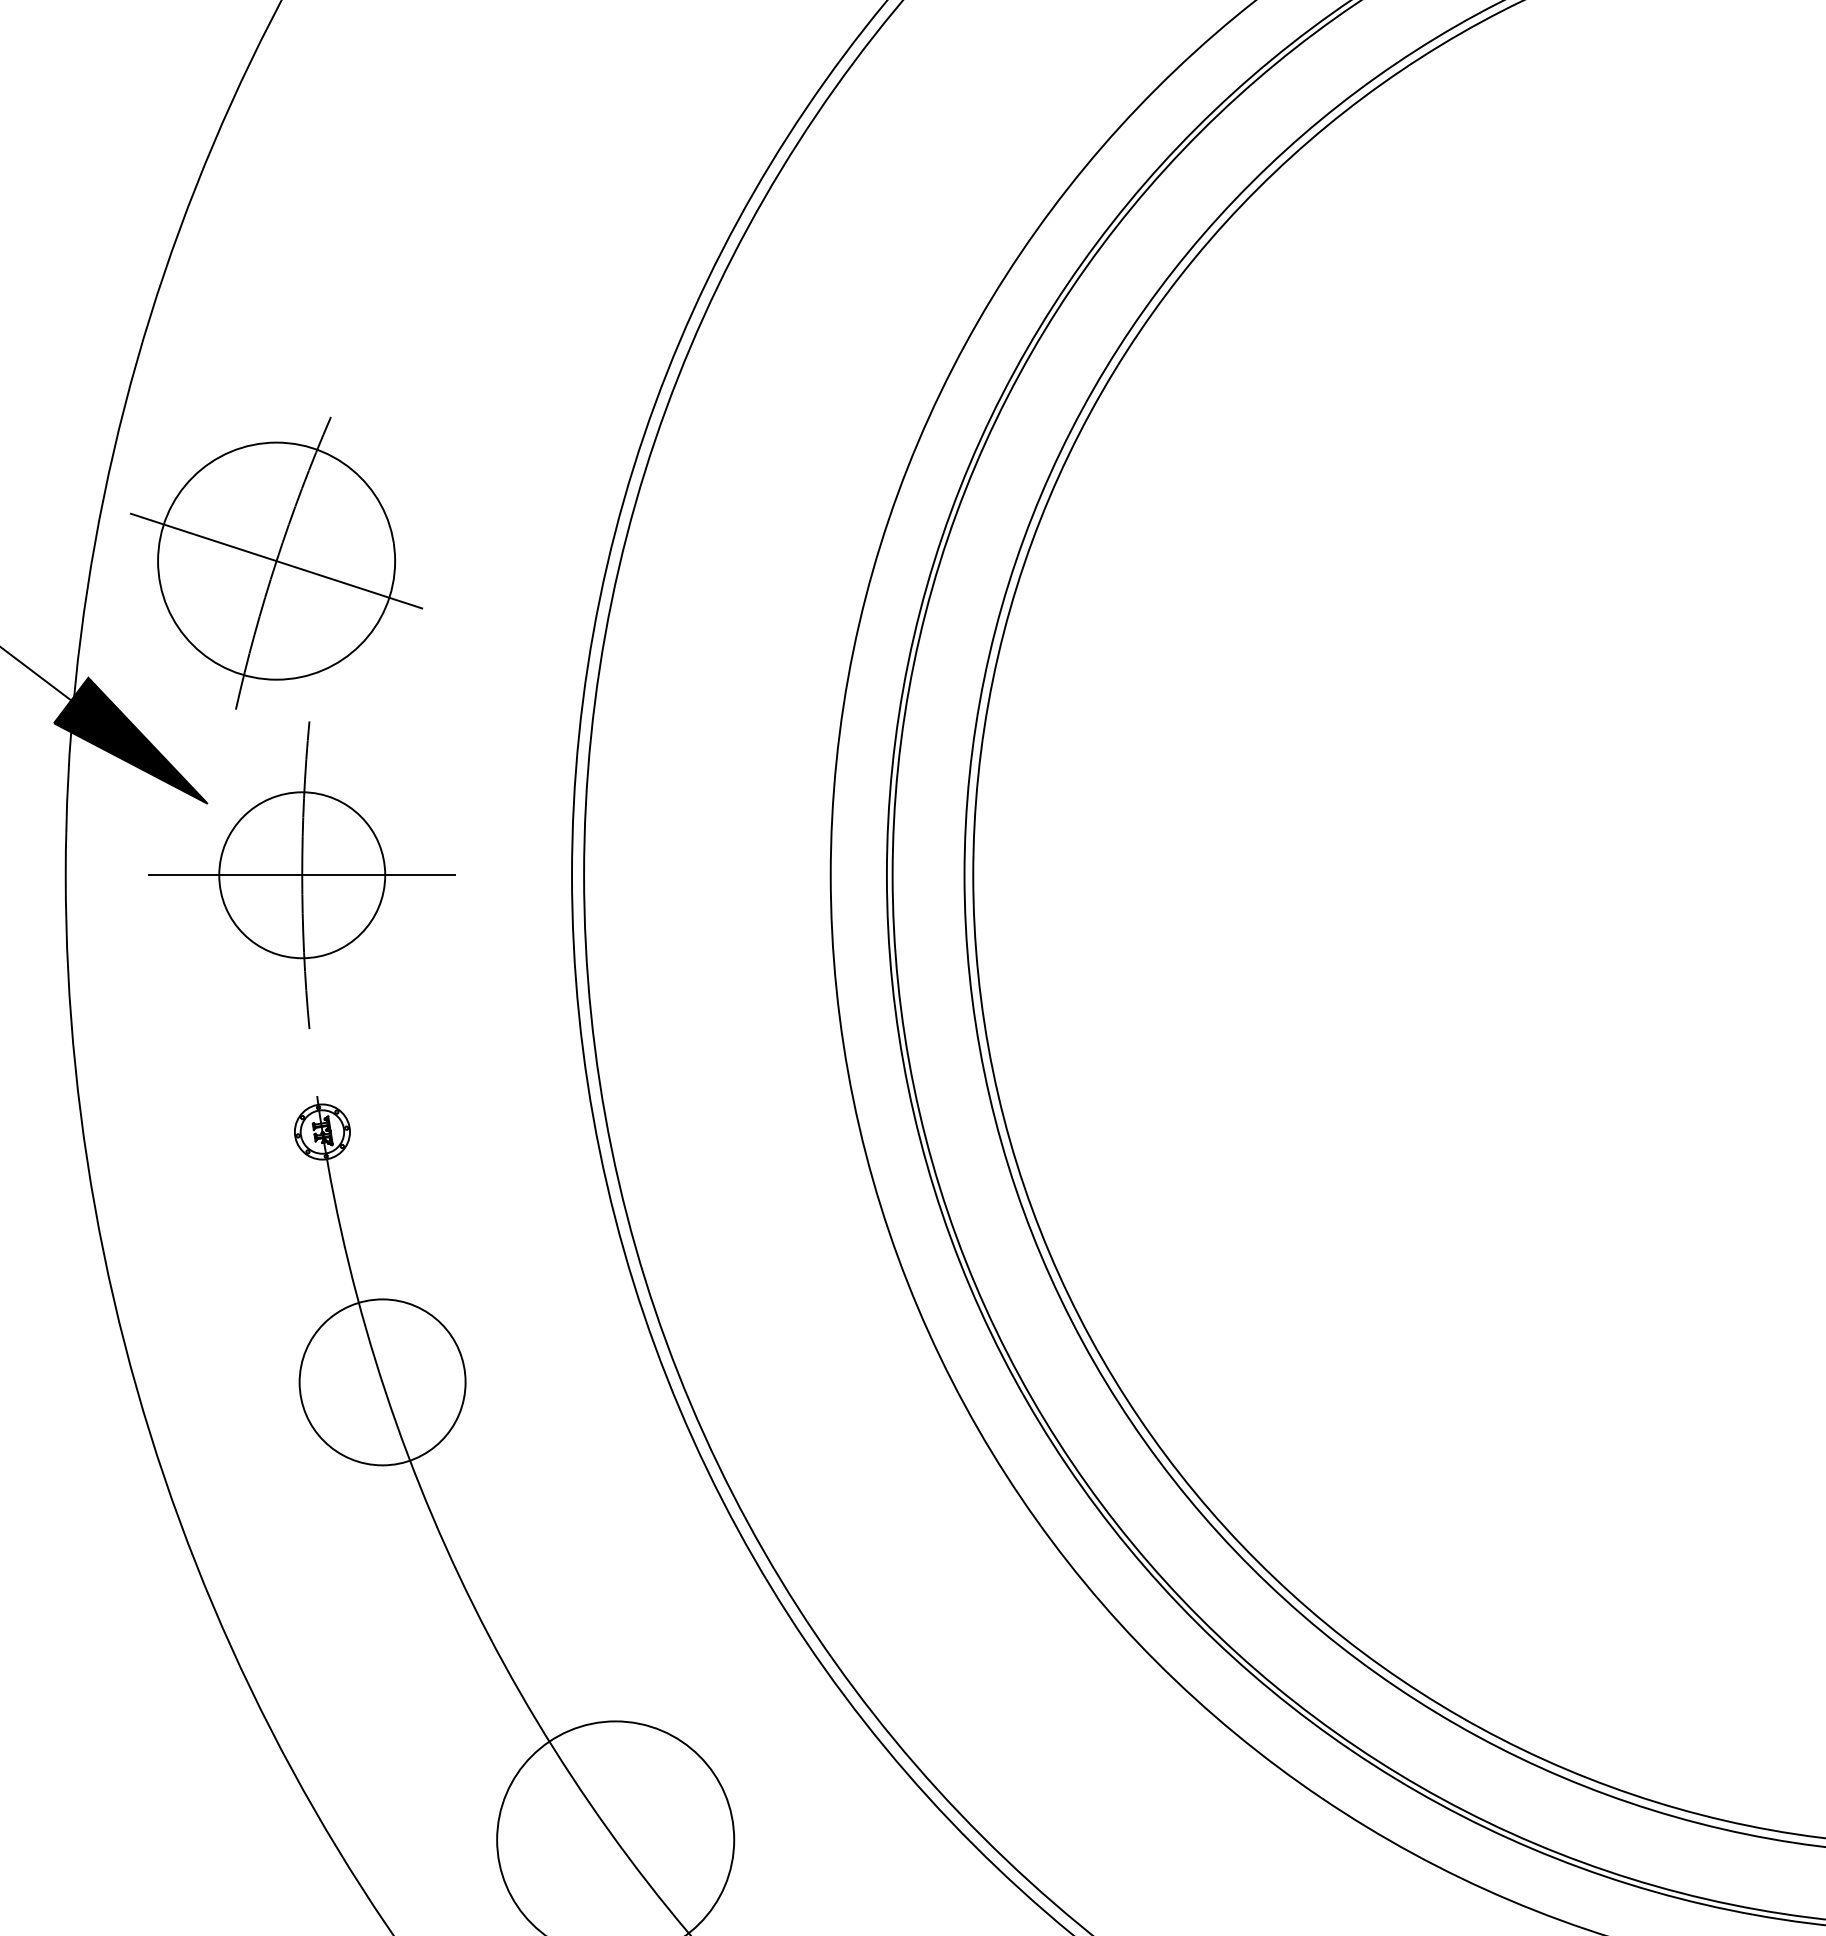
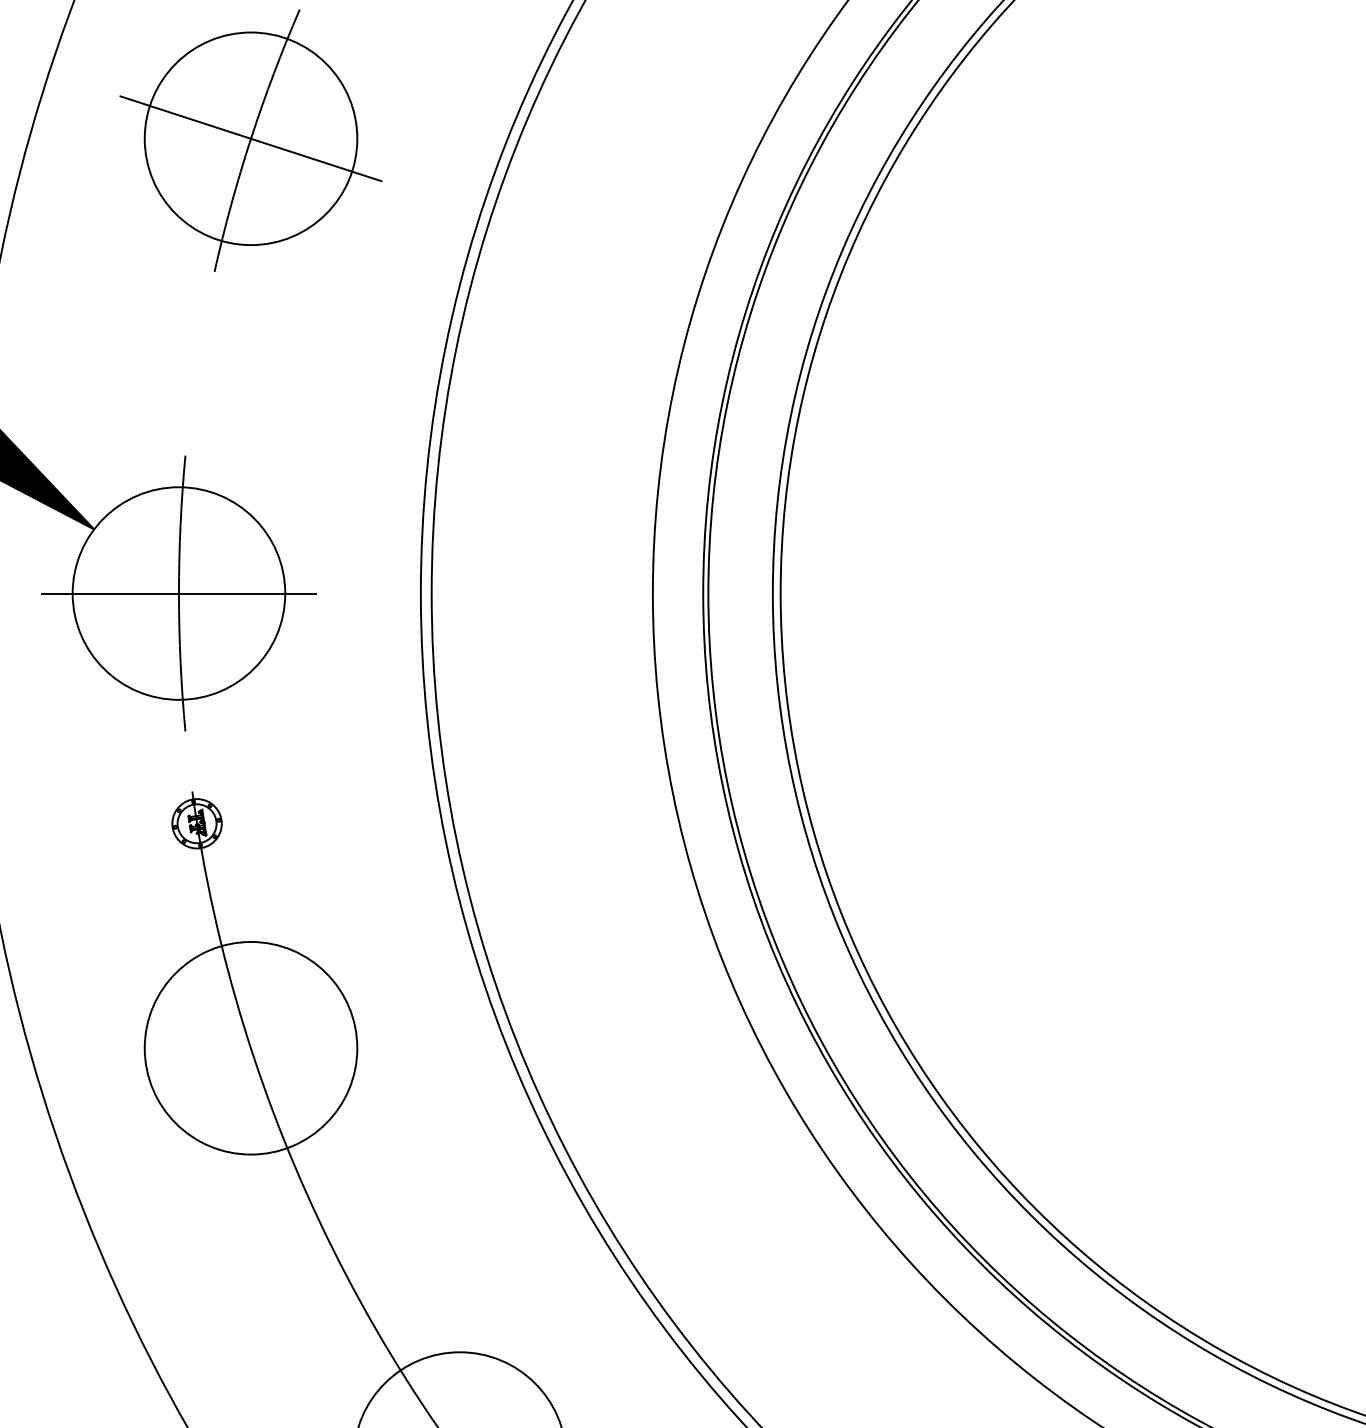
part: (276, 562) -> (250, 140), moved
circle: (301, 874) -> (178, 592), size x1.43
circle: (382, 1381) -> (250, 1047), size x1.43

